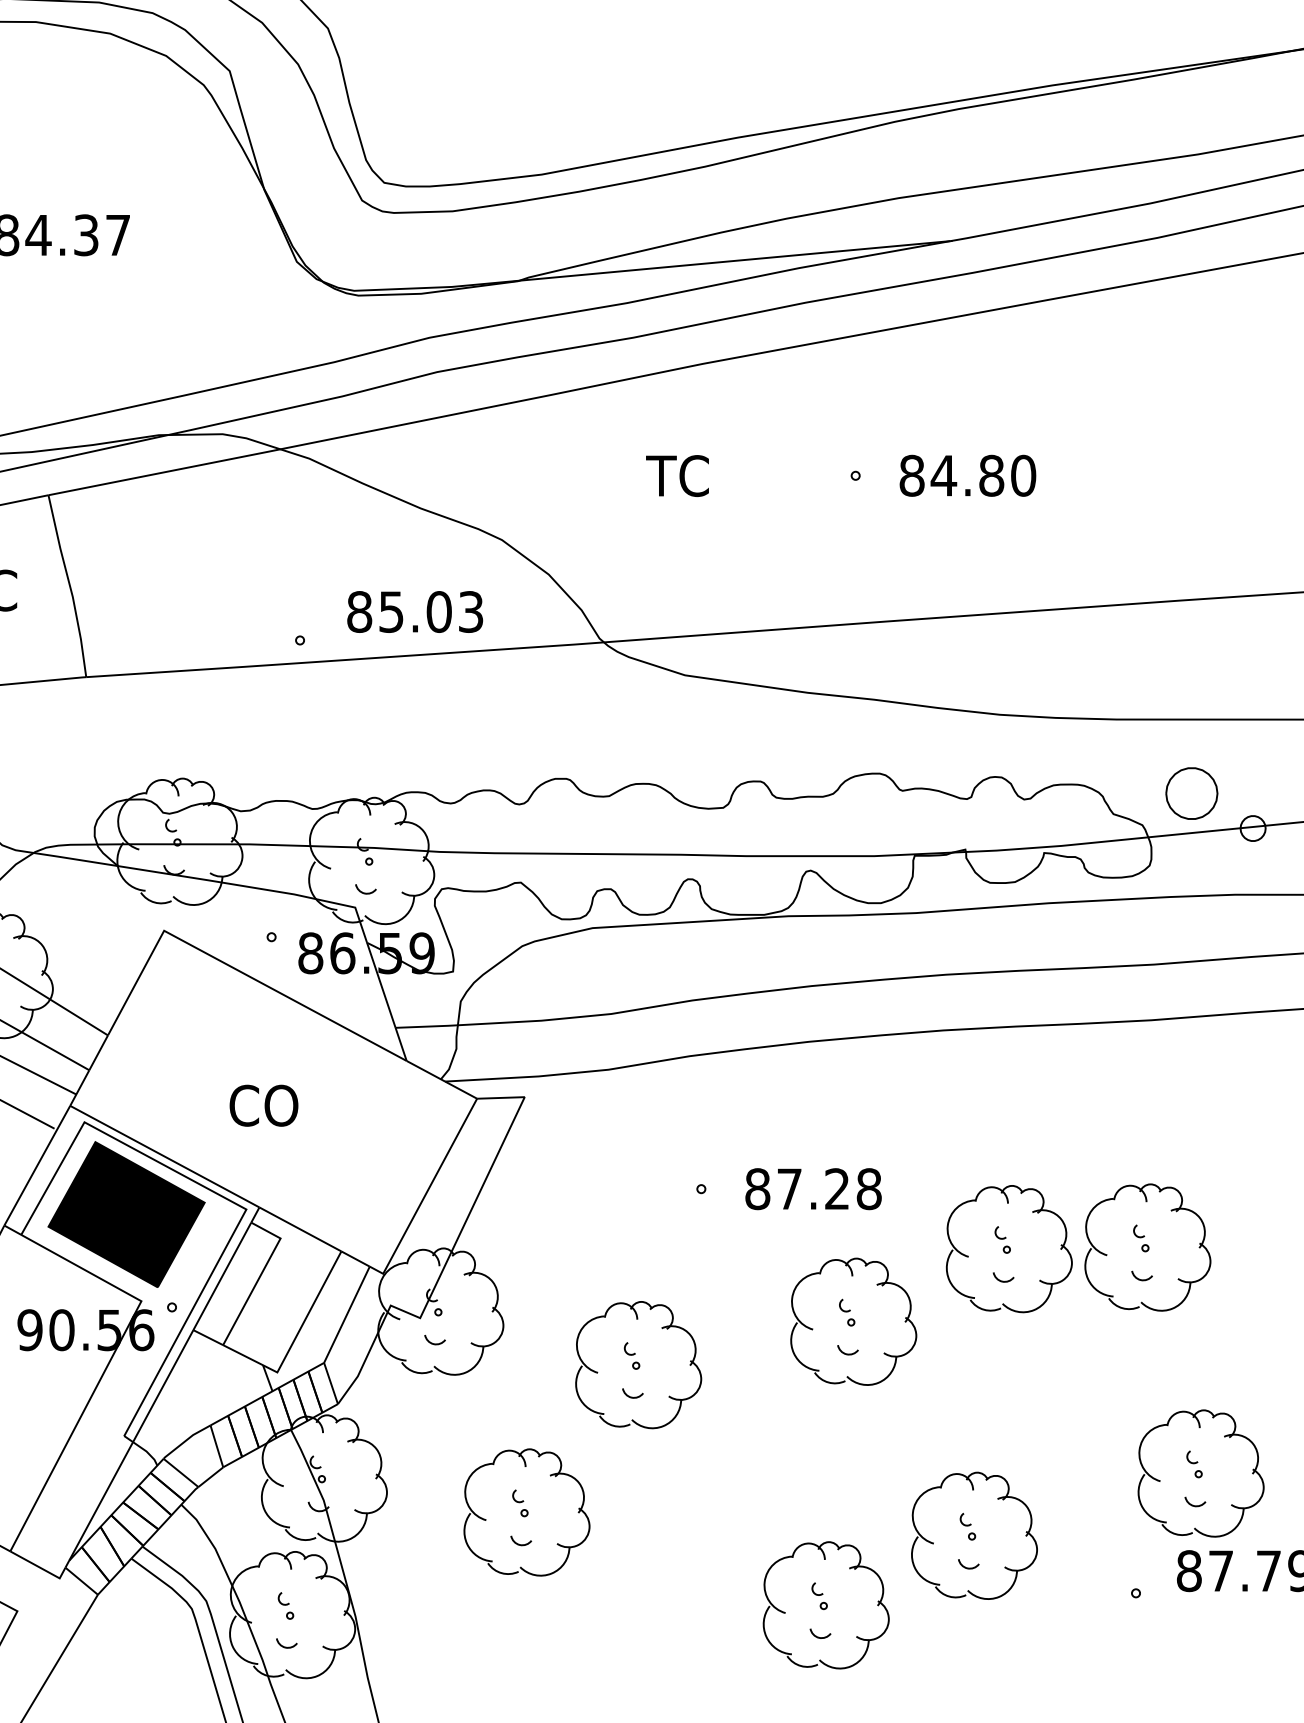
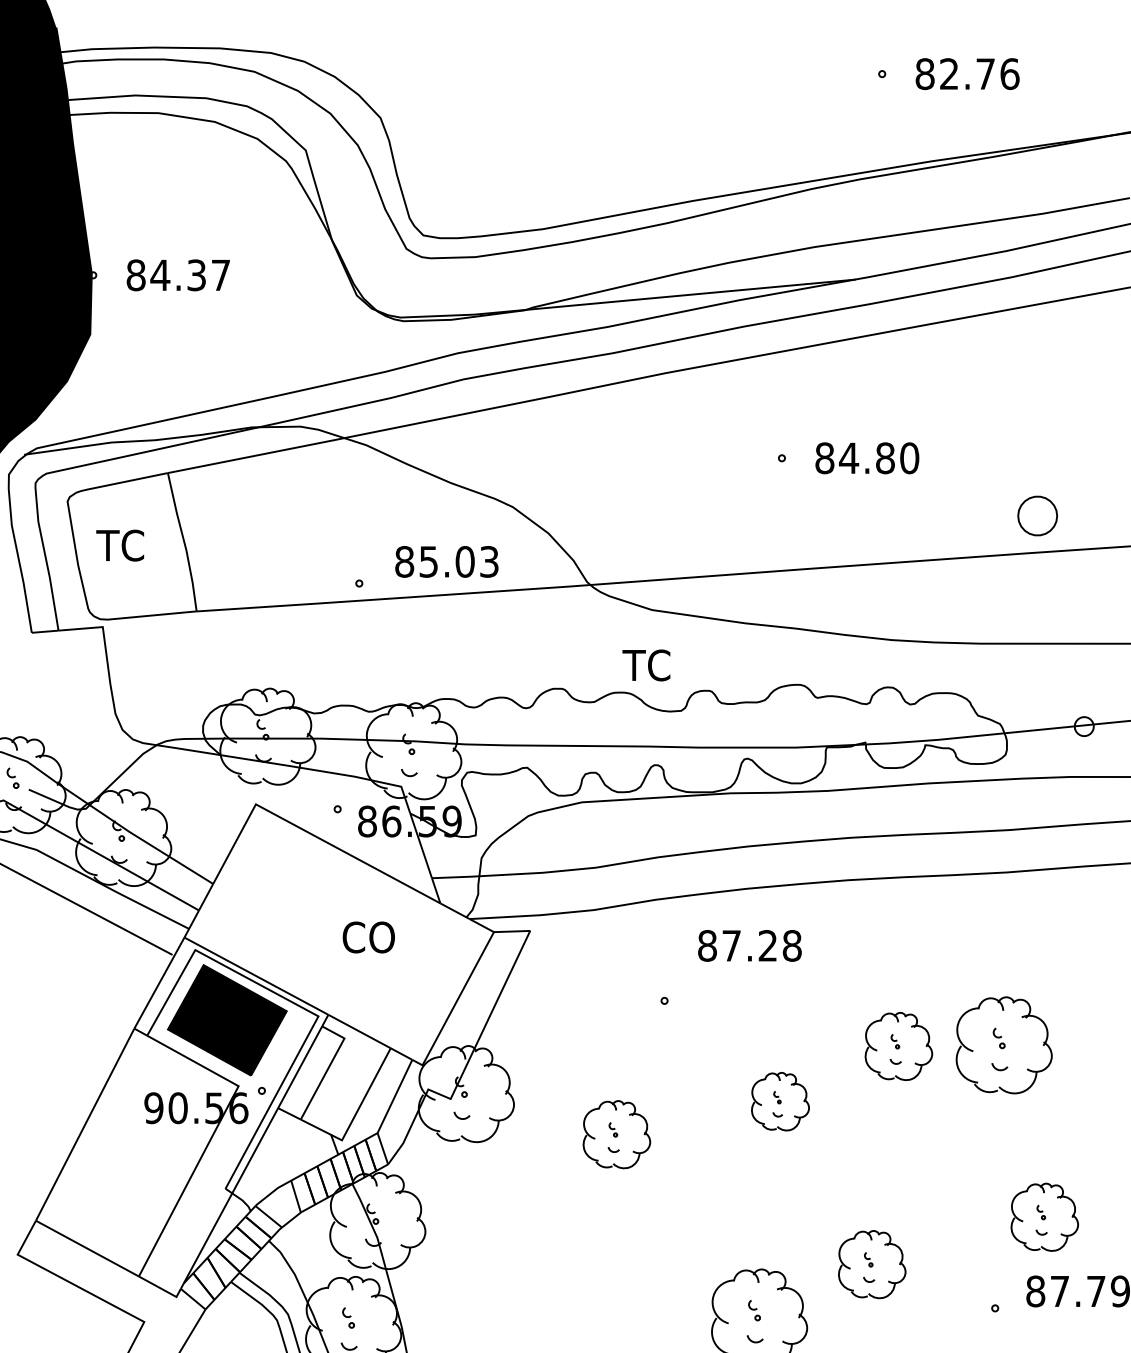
text: (677, 476) -> (646, 665), moved
part: (1191, 792) -> (1037, 515), moved
text: (263, 1105) -> (368, 937), moved
text: (813, 1188) -> (749, 945), moved
part: (1008, 1249) -> (898, 1046), size x0.7
part: (853, 1321) -> (780, 1101), size x0.6
part: (638, 1364) -> (616, 1134), size x0.7
part: (1200, 1473) -> (1044, 1217), size x0.7
part: (526, 1511) -> (531, 1246), removed
part: (973, 1535) -> (871, 1264), size x0.7

